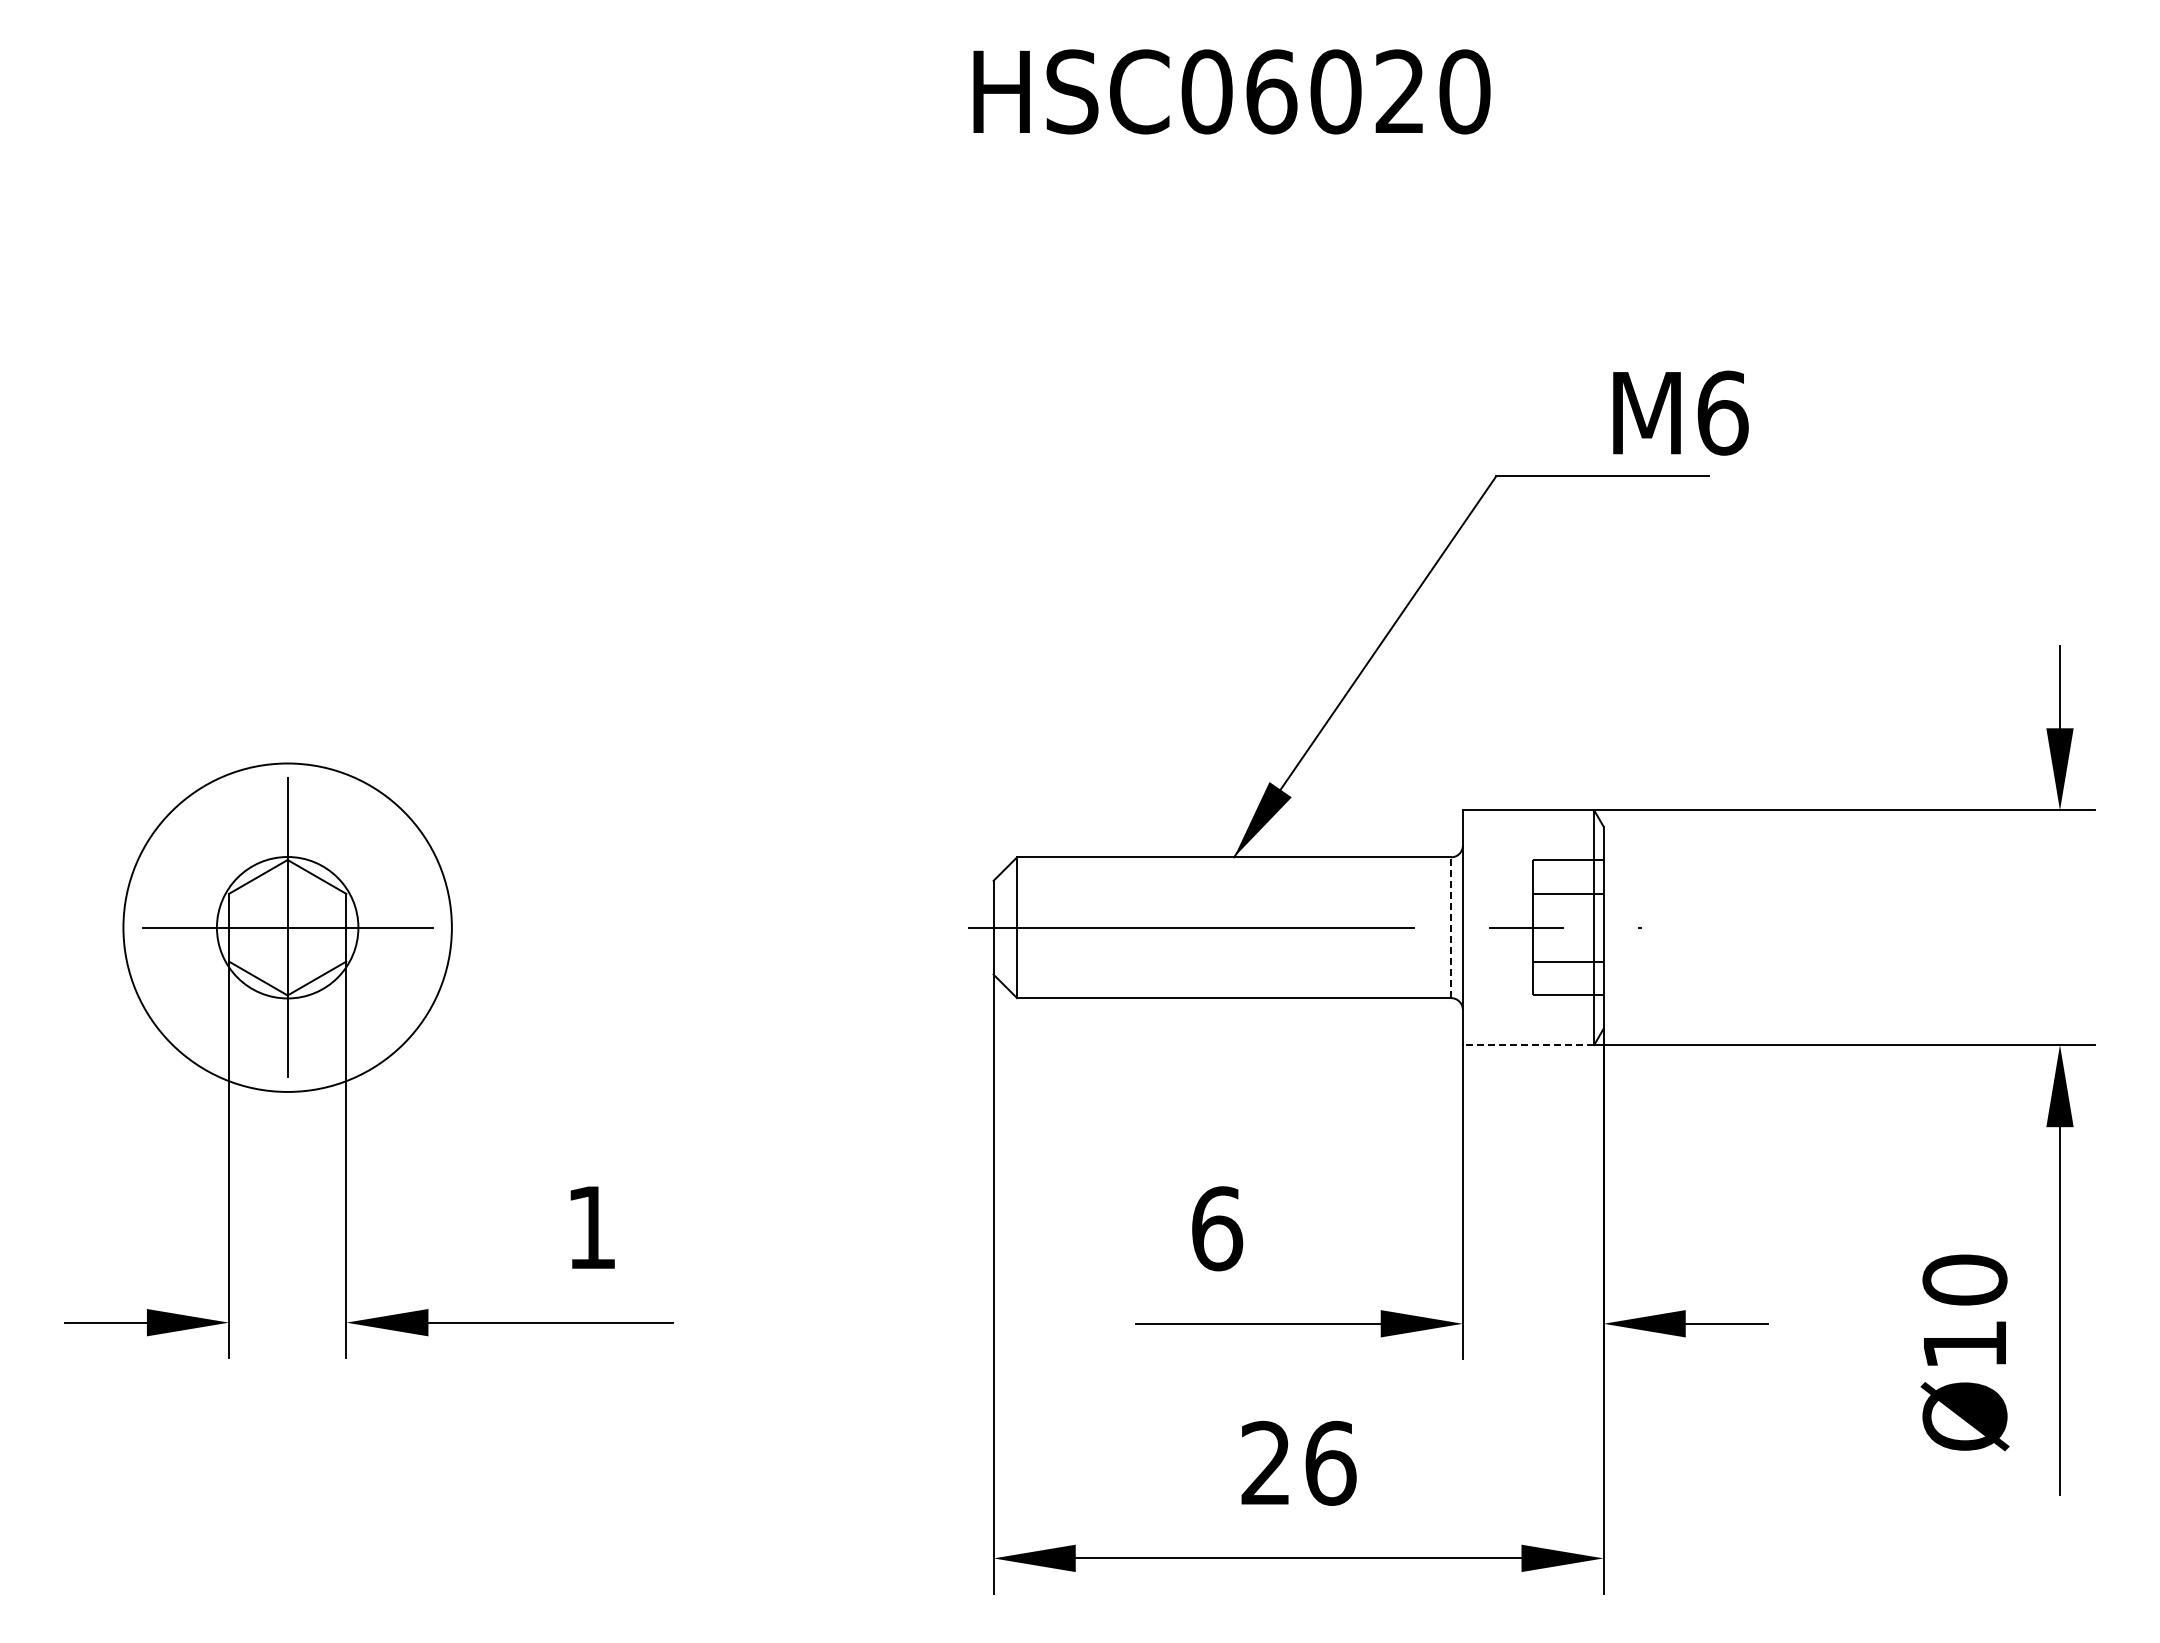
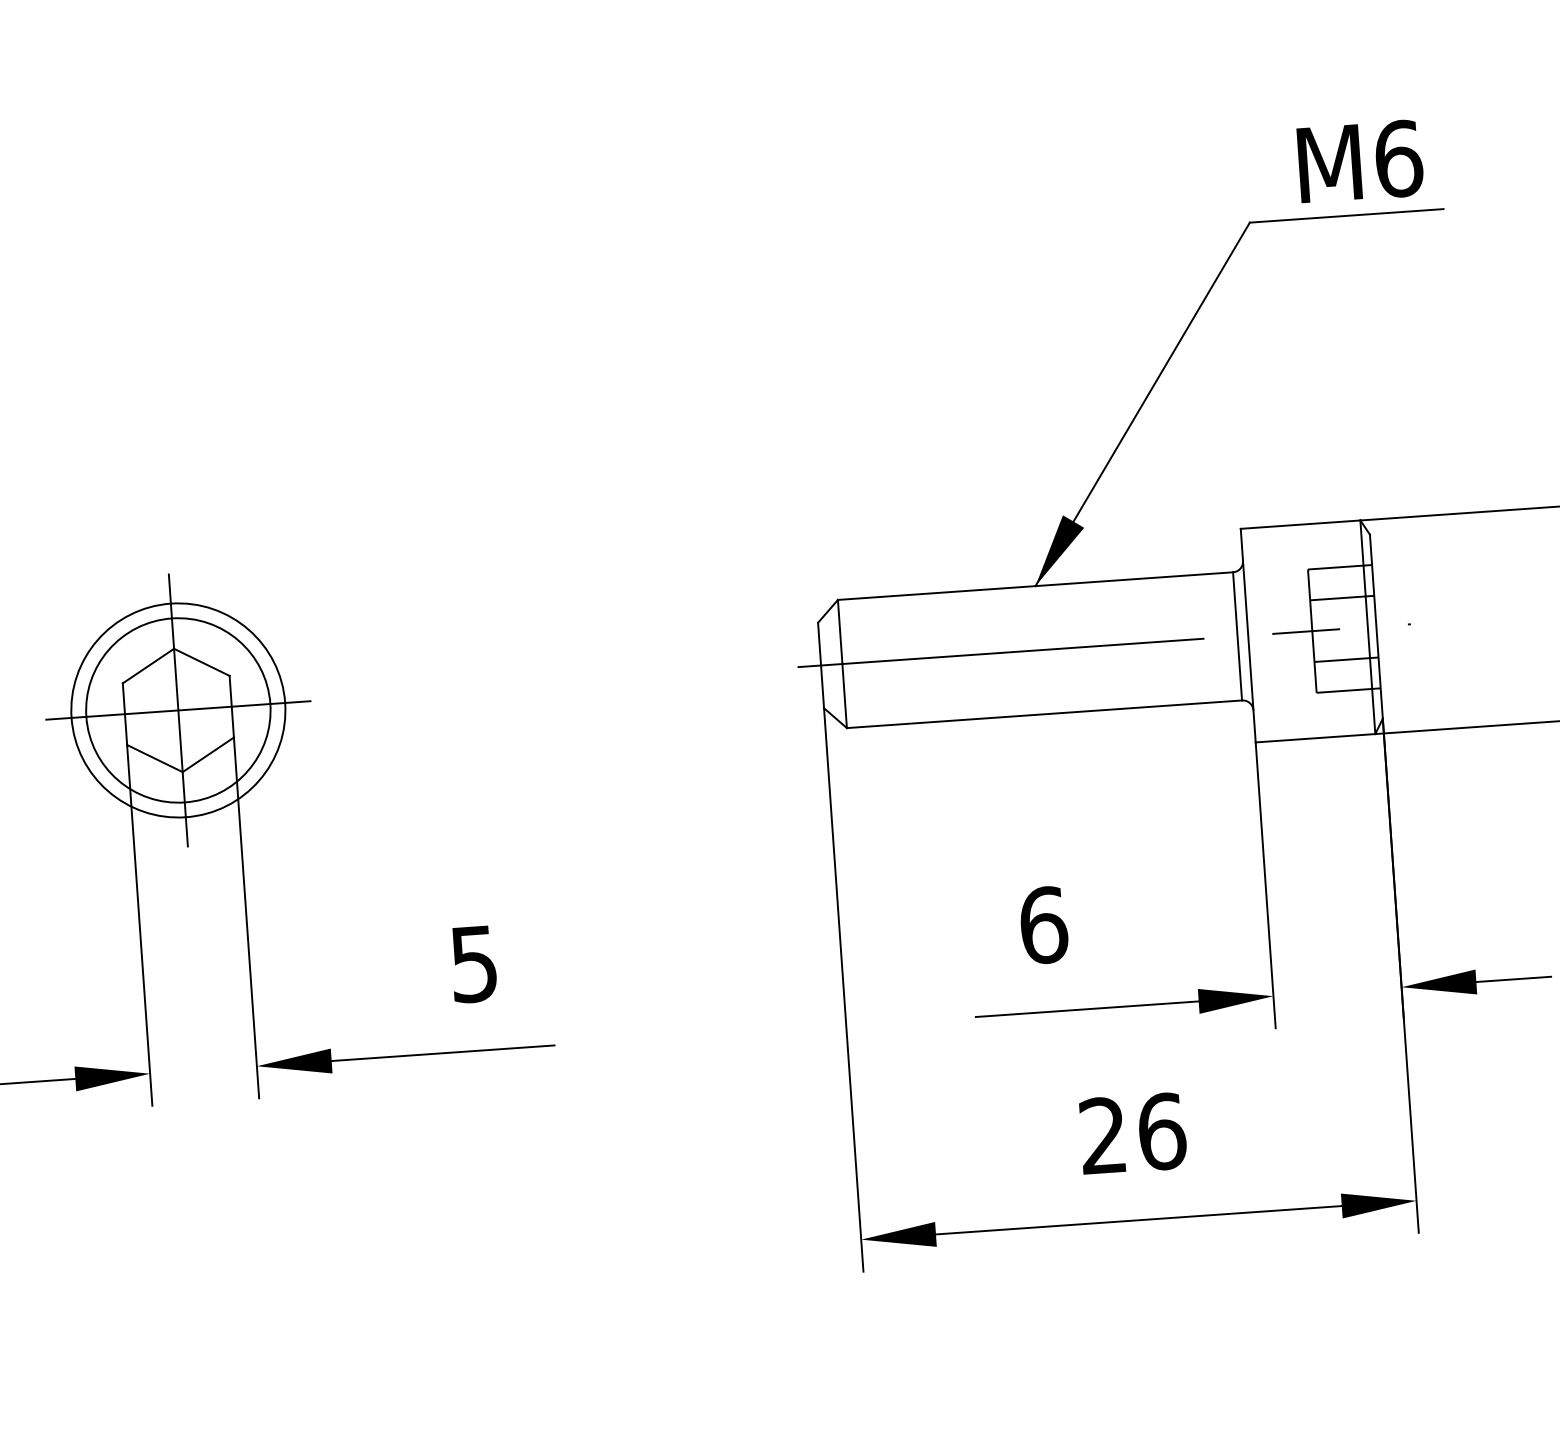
text: (1680, 412) -> (1360, 161), moved
circle: (287, 927) -> (178, 710), size x0.71
circle: (287, 927) -> (178, 710), size x1.43
line: (1451, 927) -> (1237, 636), dashed -> solid
line: (1528, 1045) -> (1315, 738), dashed -> solid
text: (591, 1228) -> (474, 964), 1 -> 5

